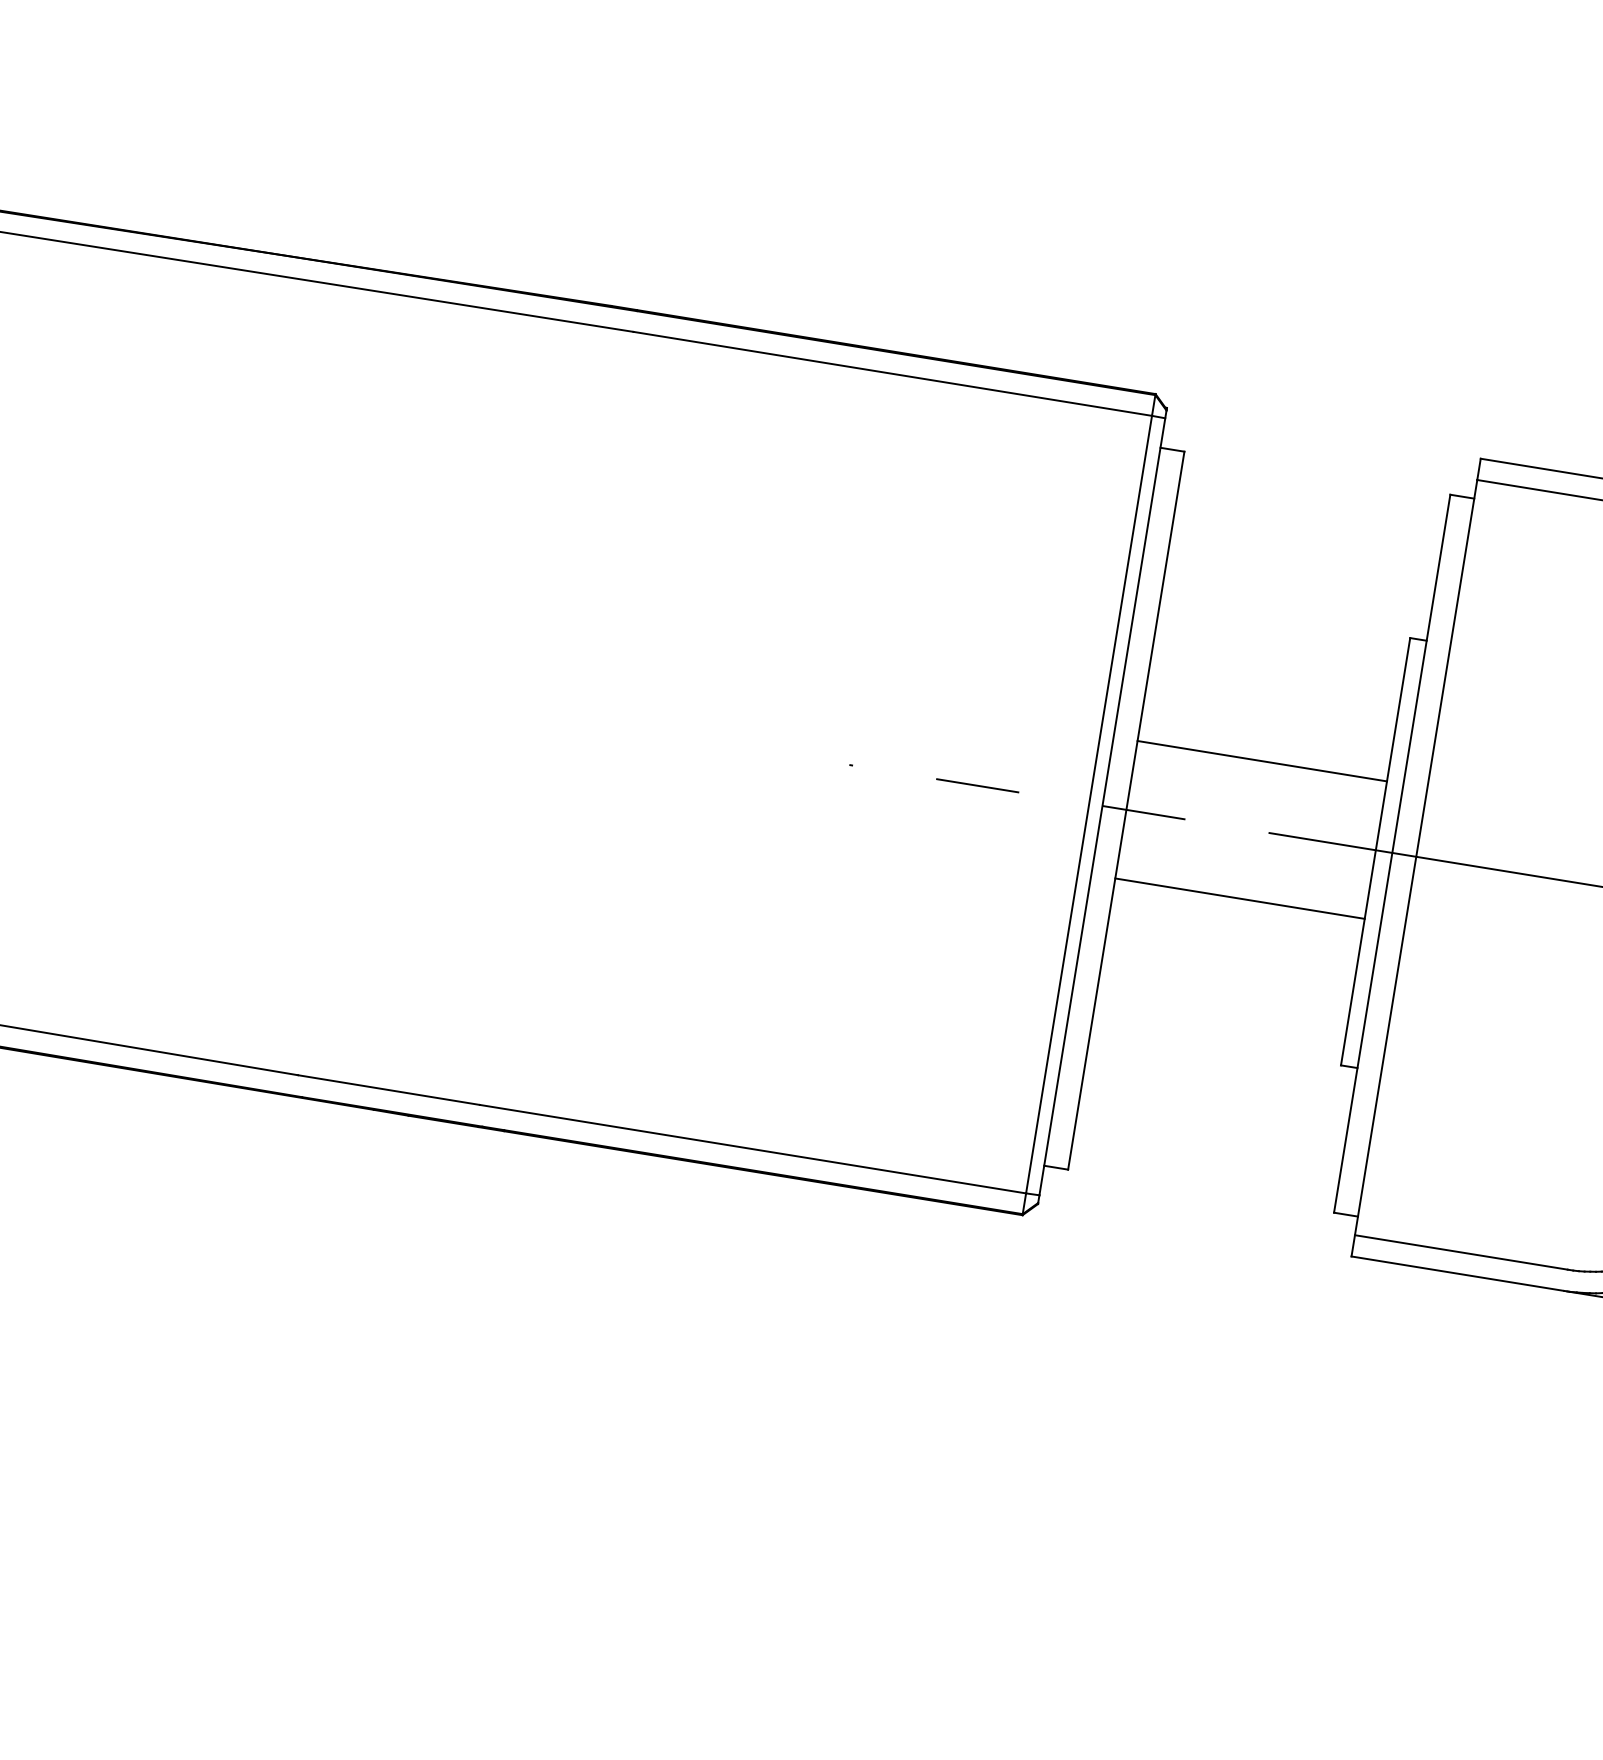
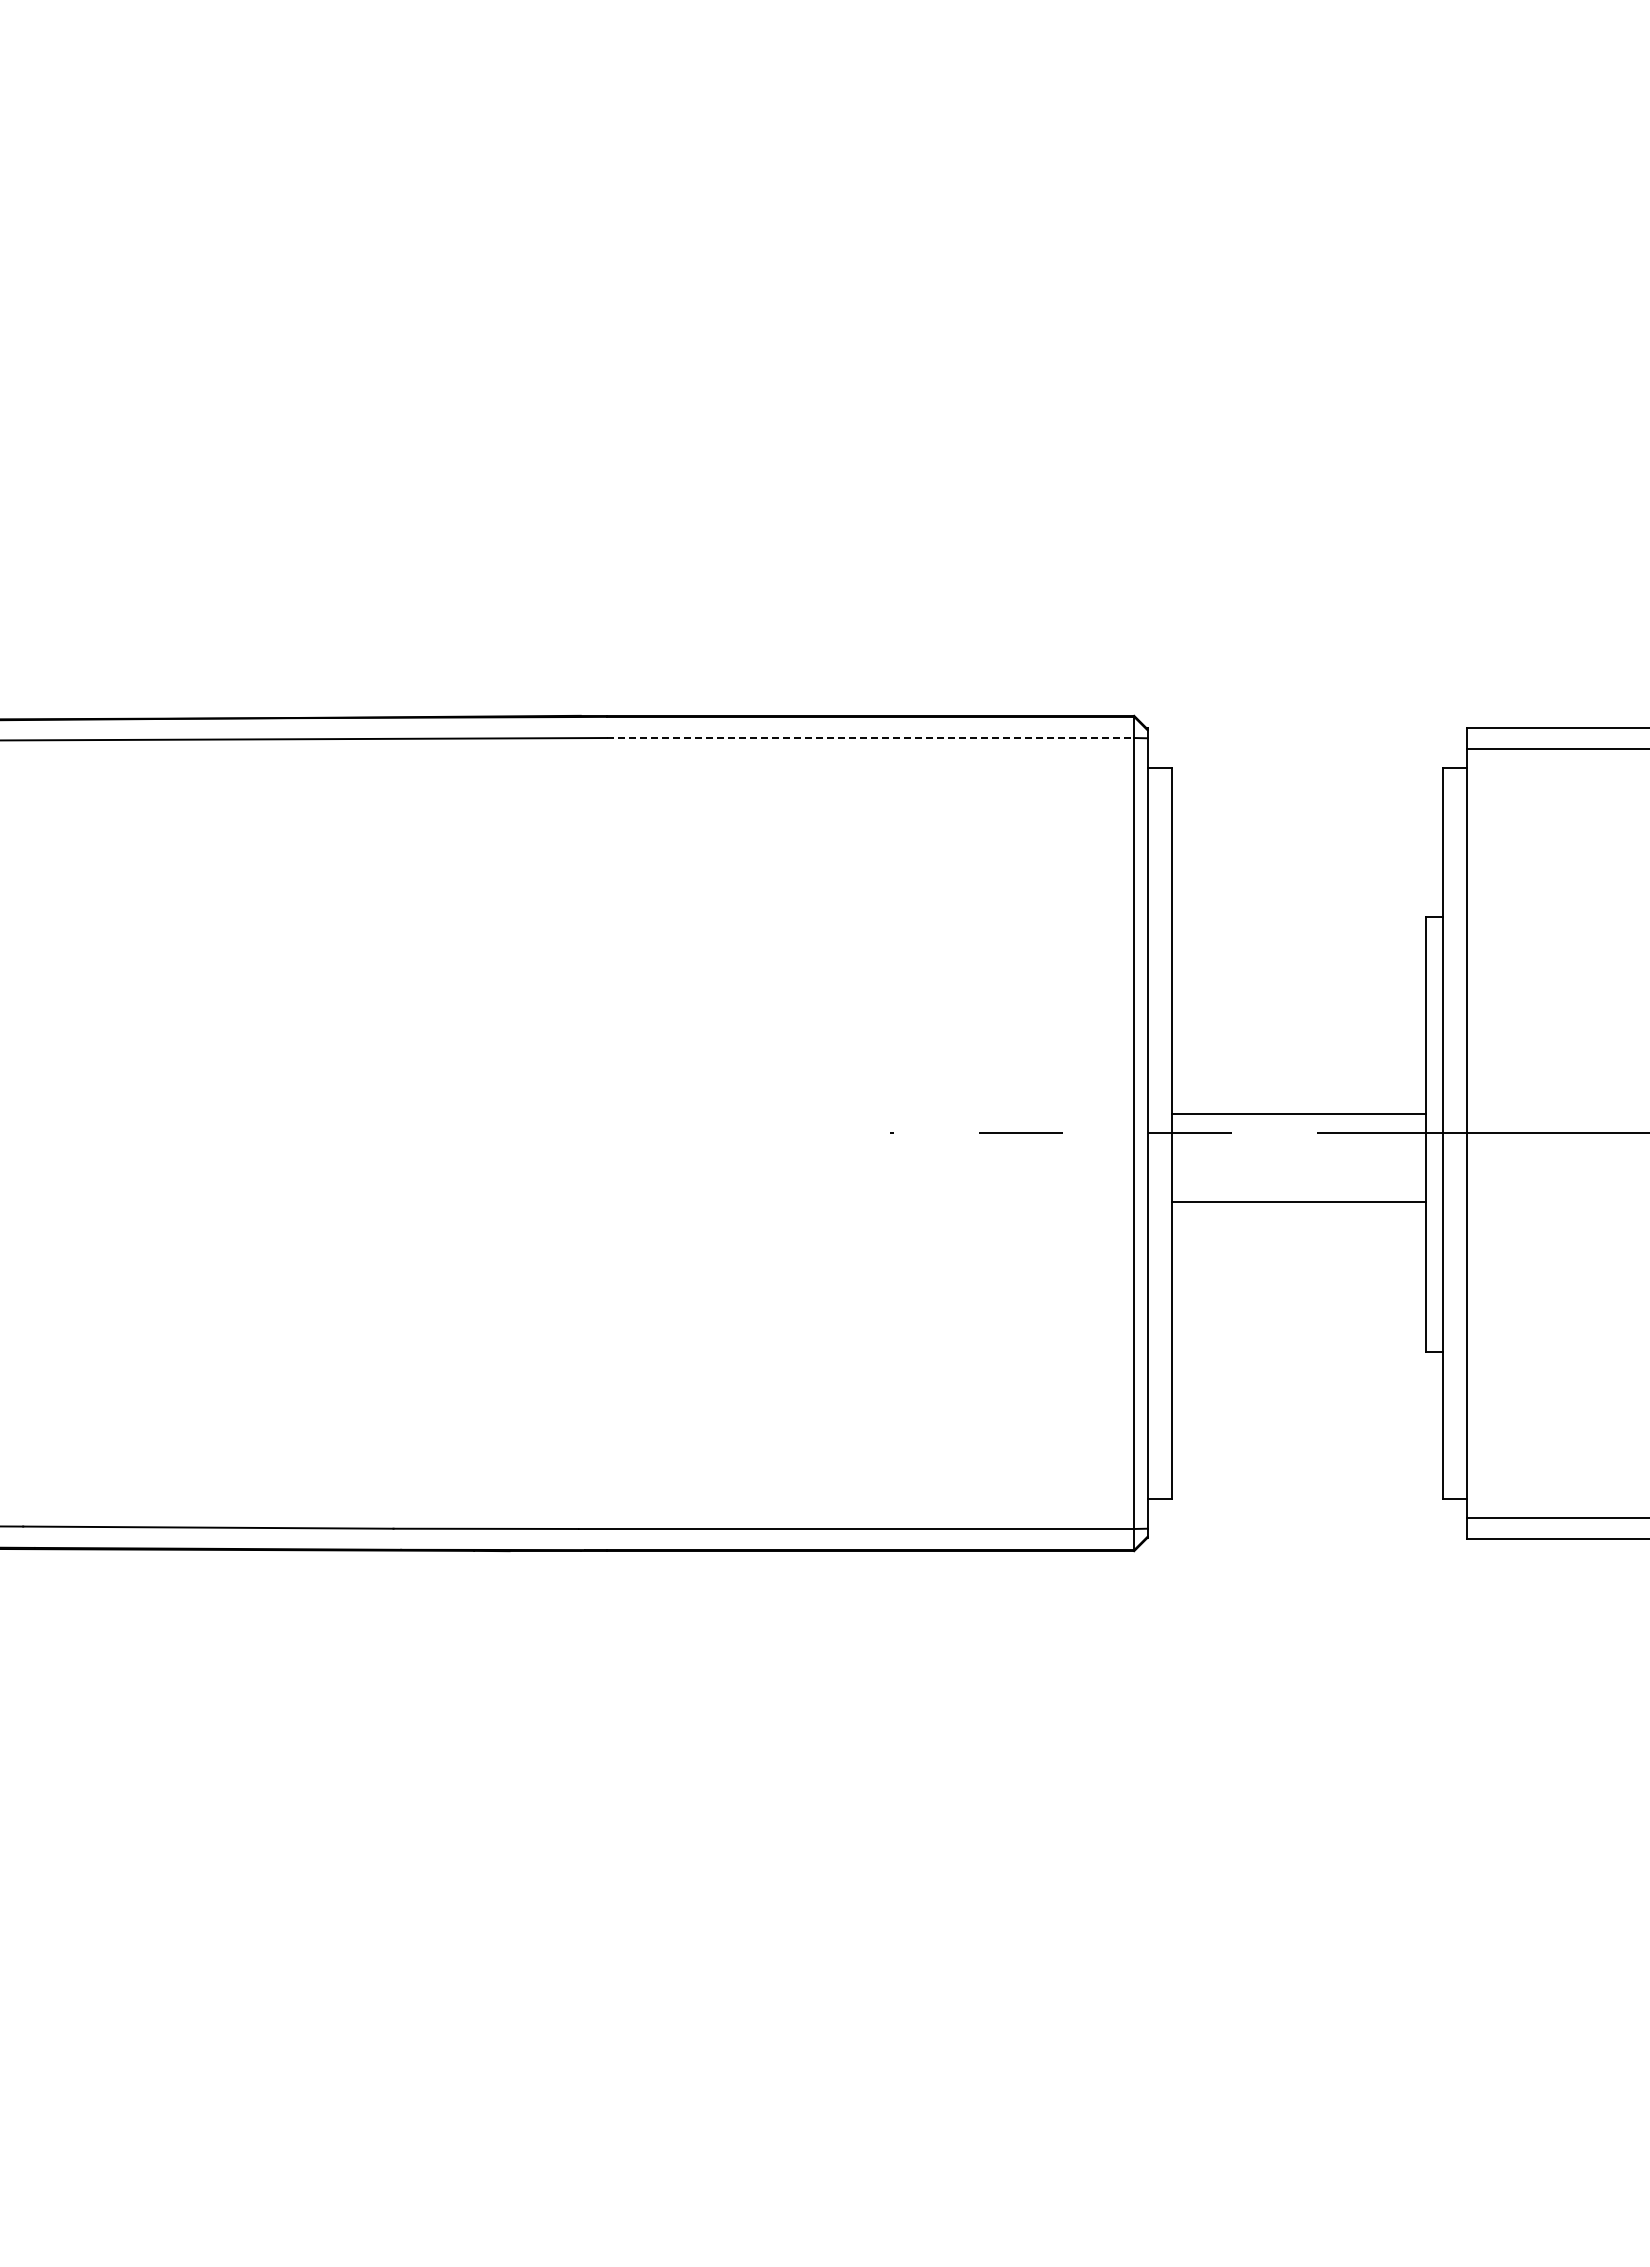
line: (892, 374) -> (870, 738), solid -> dashed
line: (1261, 760) -> (1298, 1113), moved

